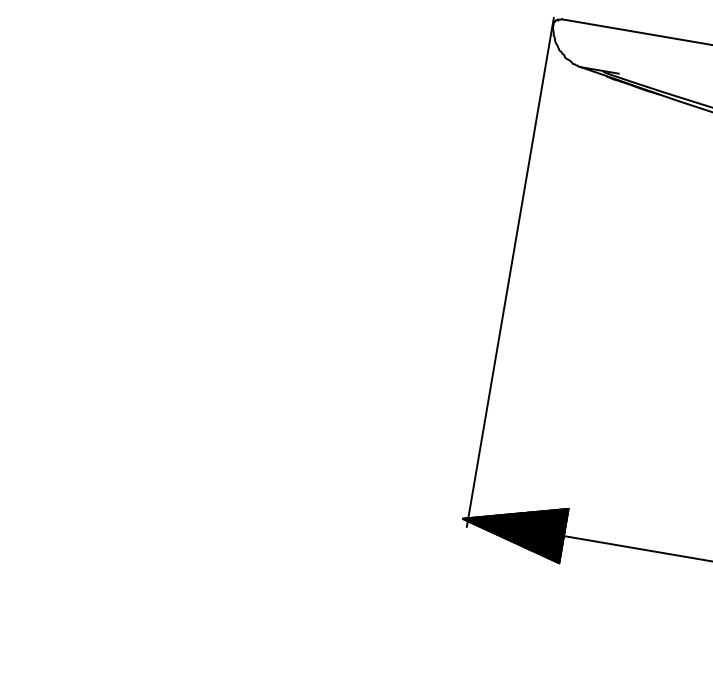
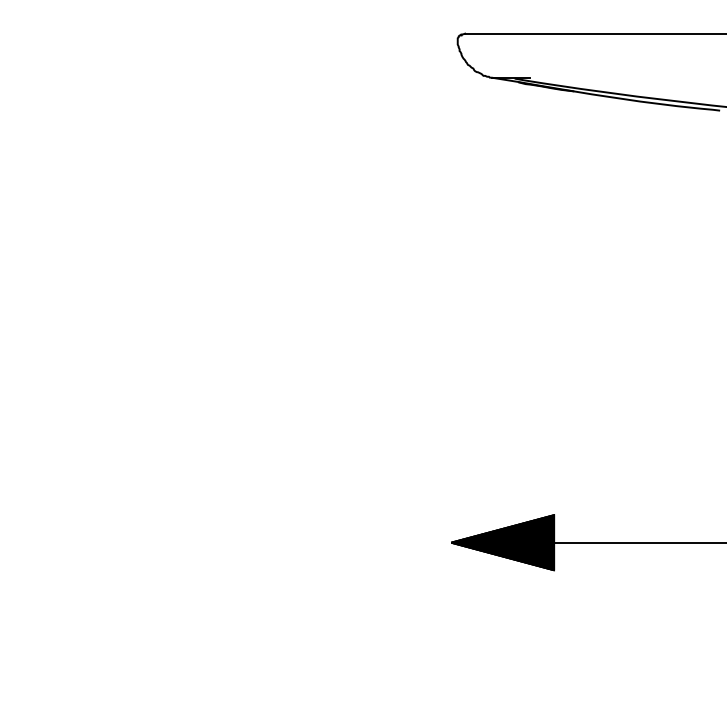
line: (510, 272) -> (456, 291), removed

